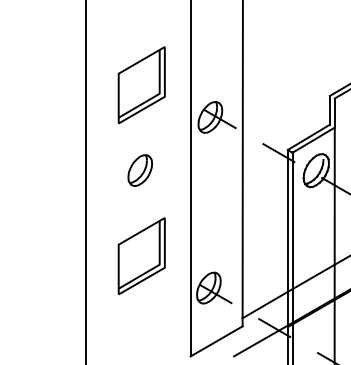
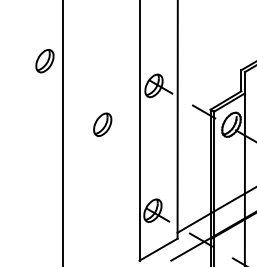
part: (60, 83) -> (44, 61), added
part: (141, 85) -> (103, 62), removed
part: (141, 256) -> (103, 187), removed

